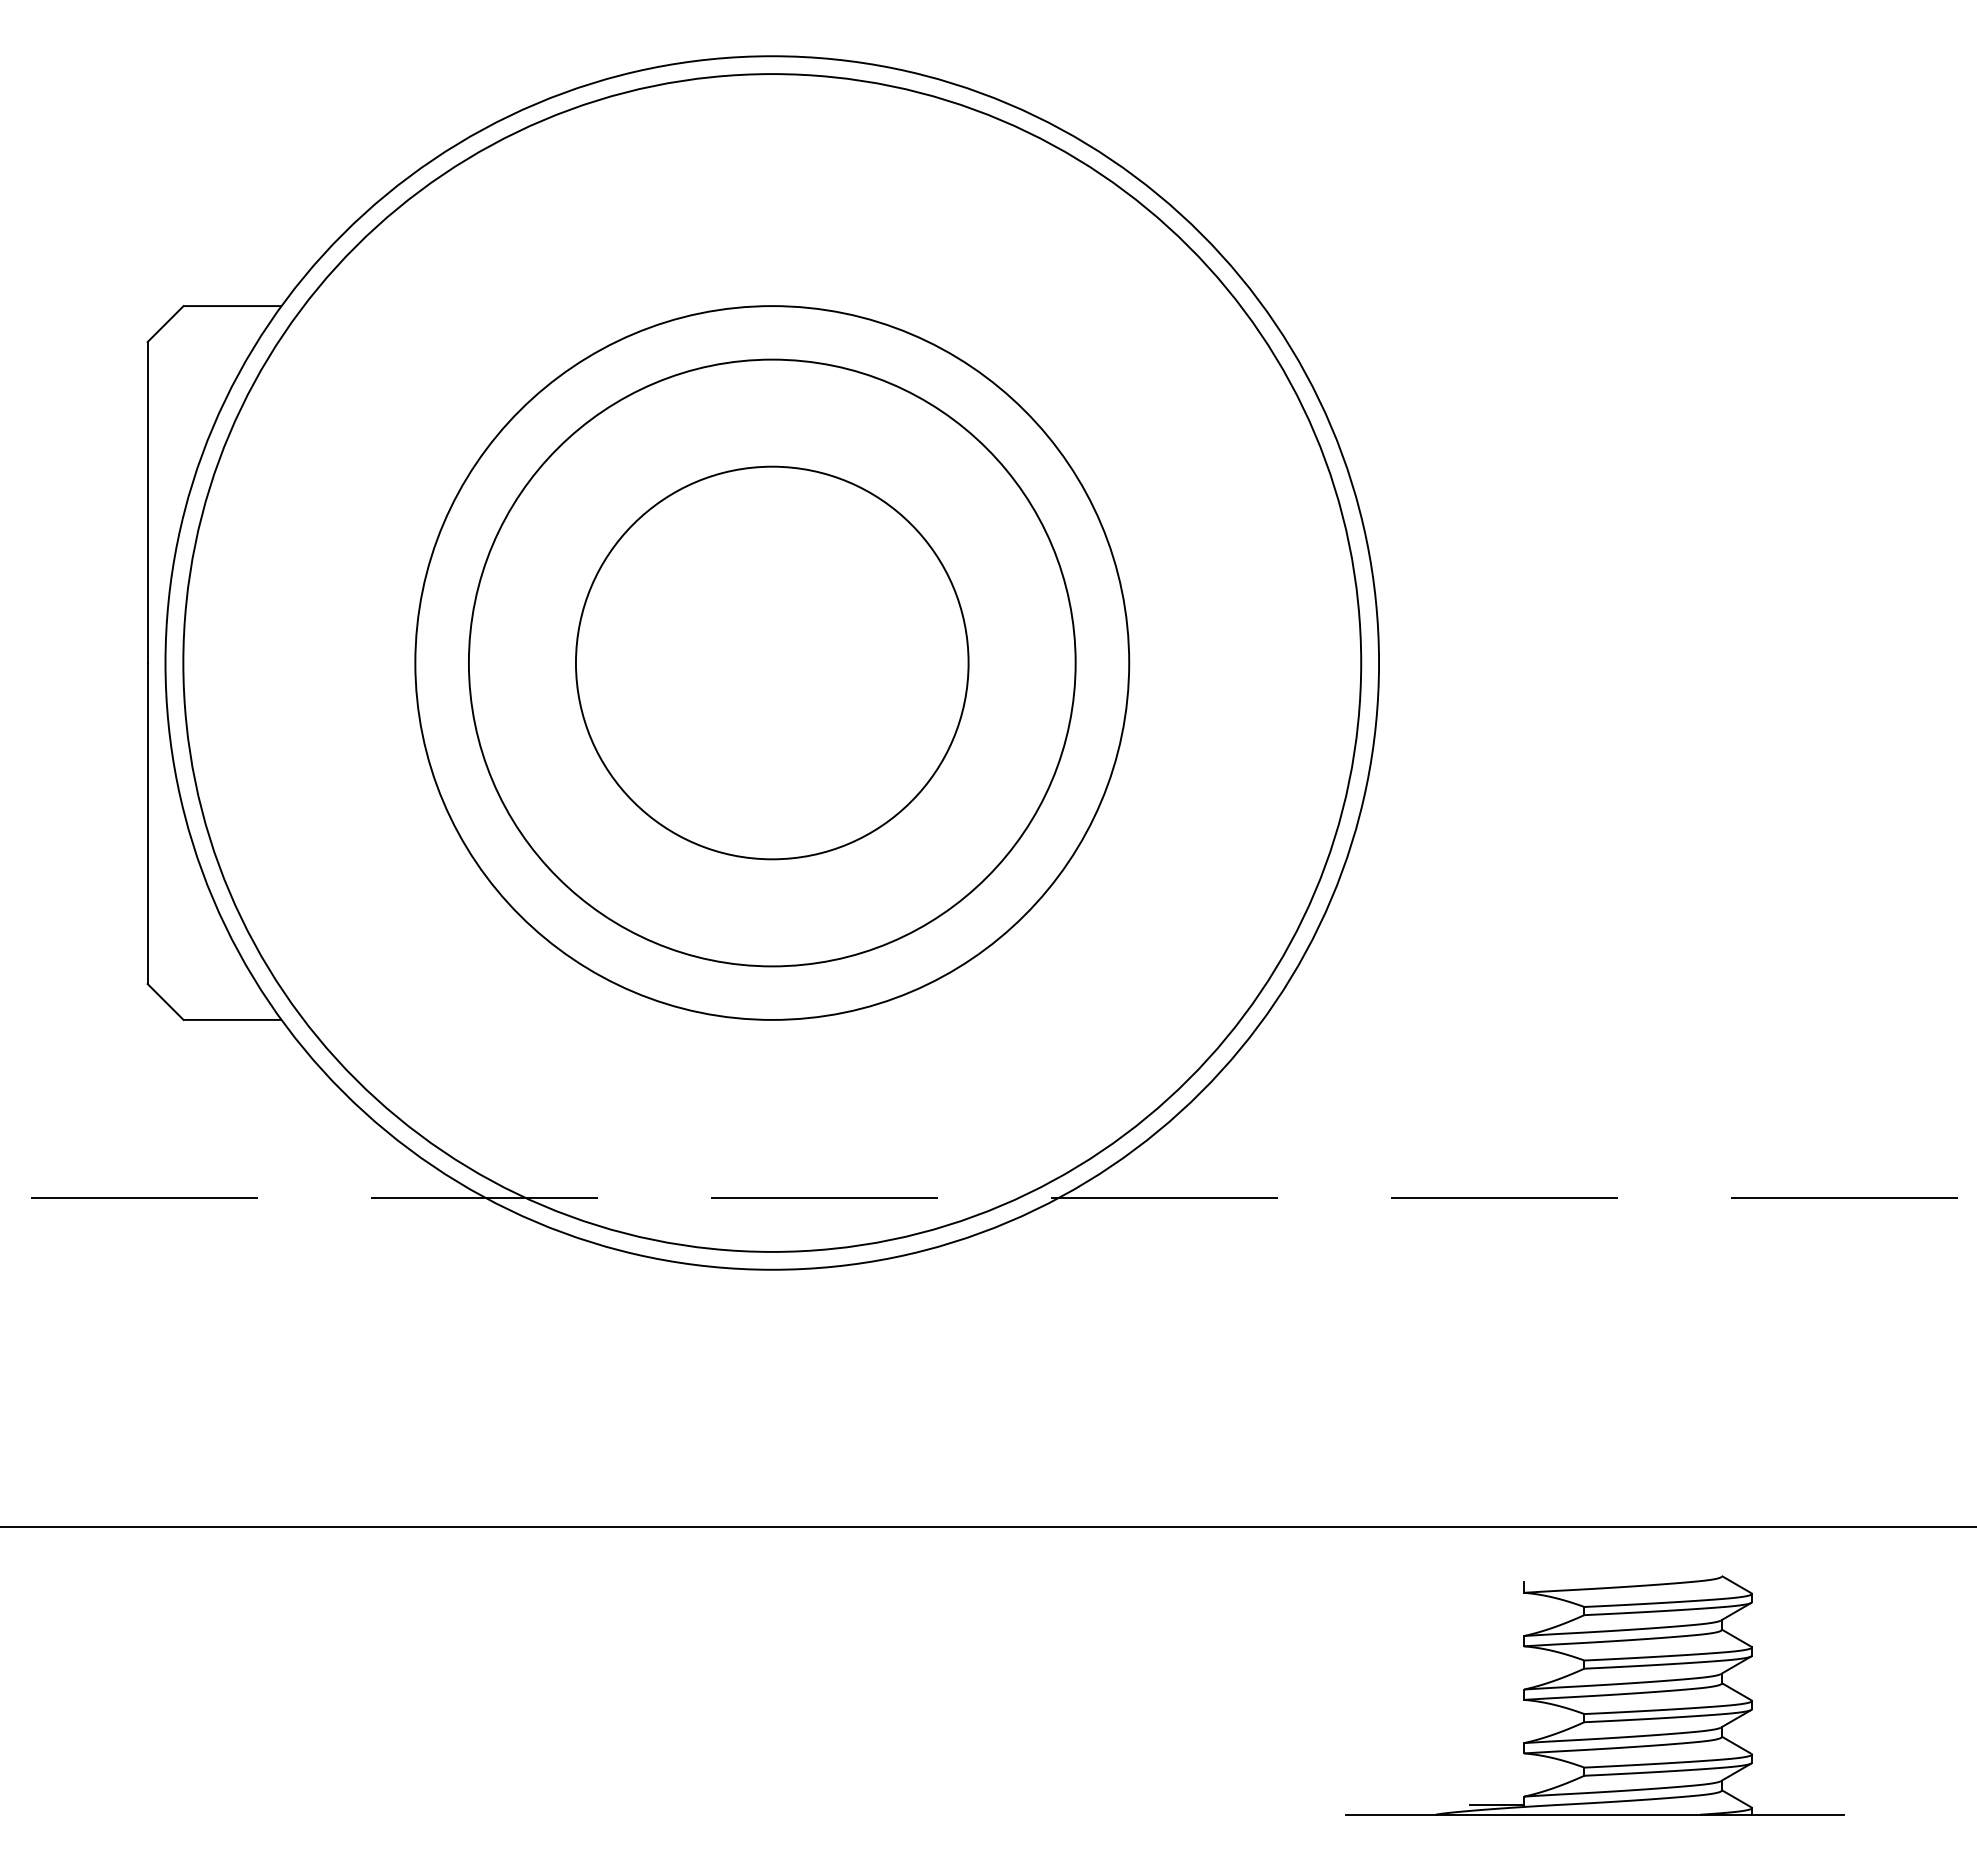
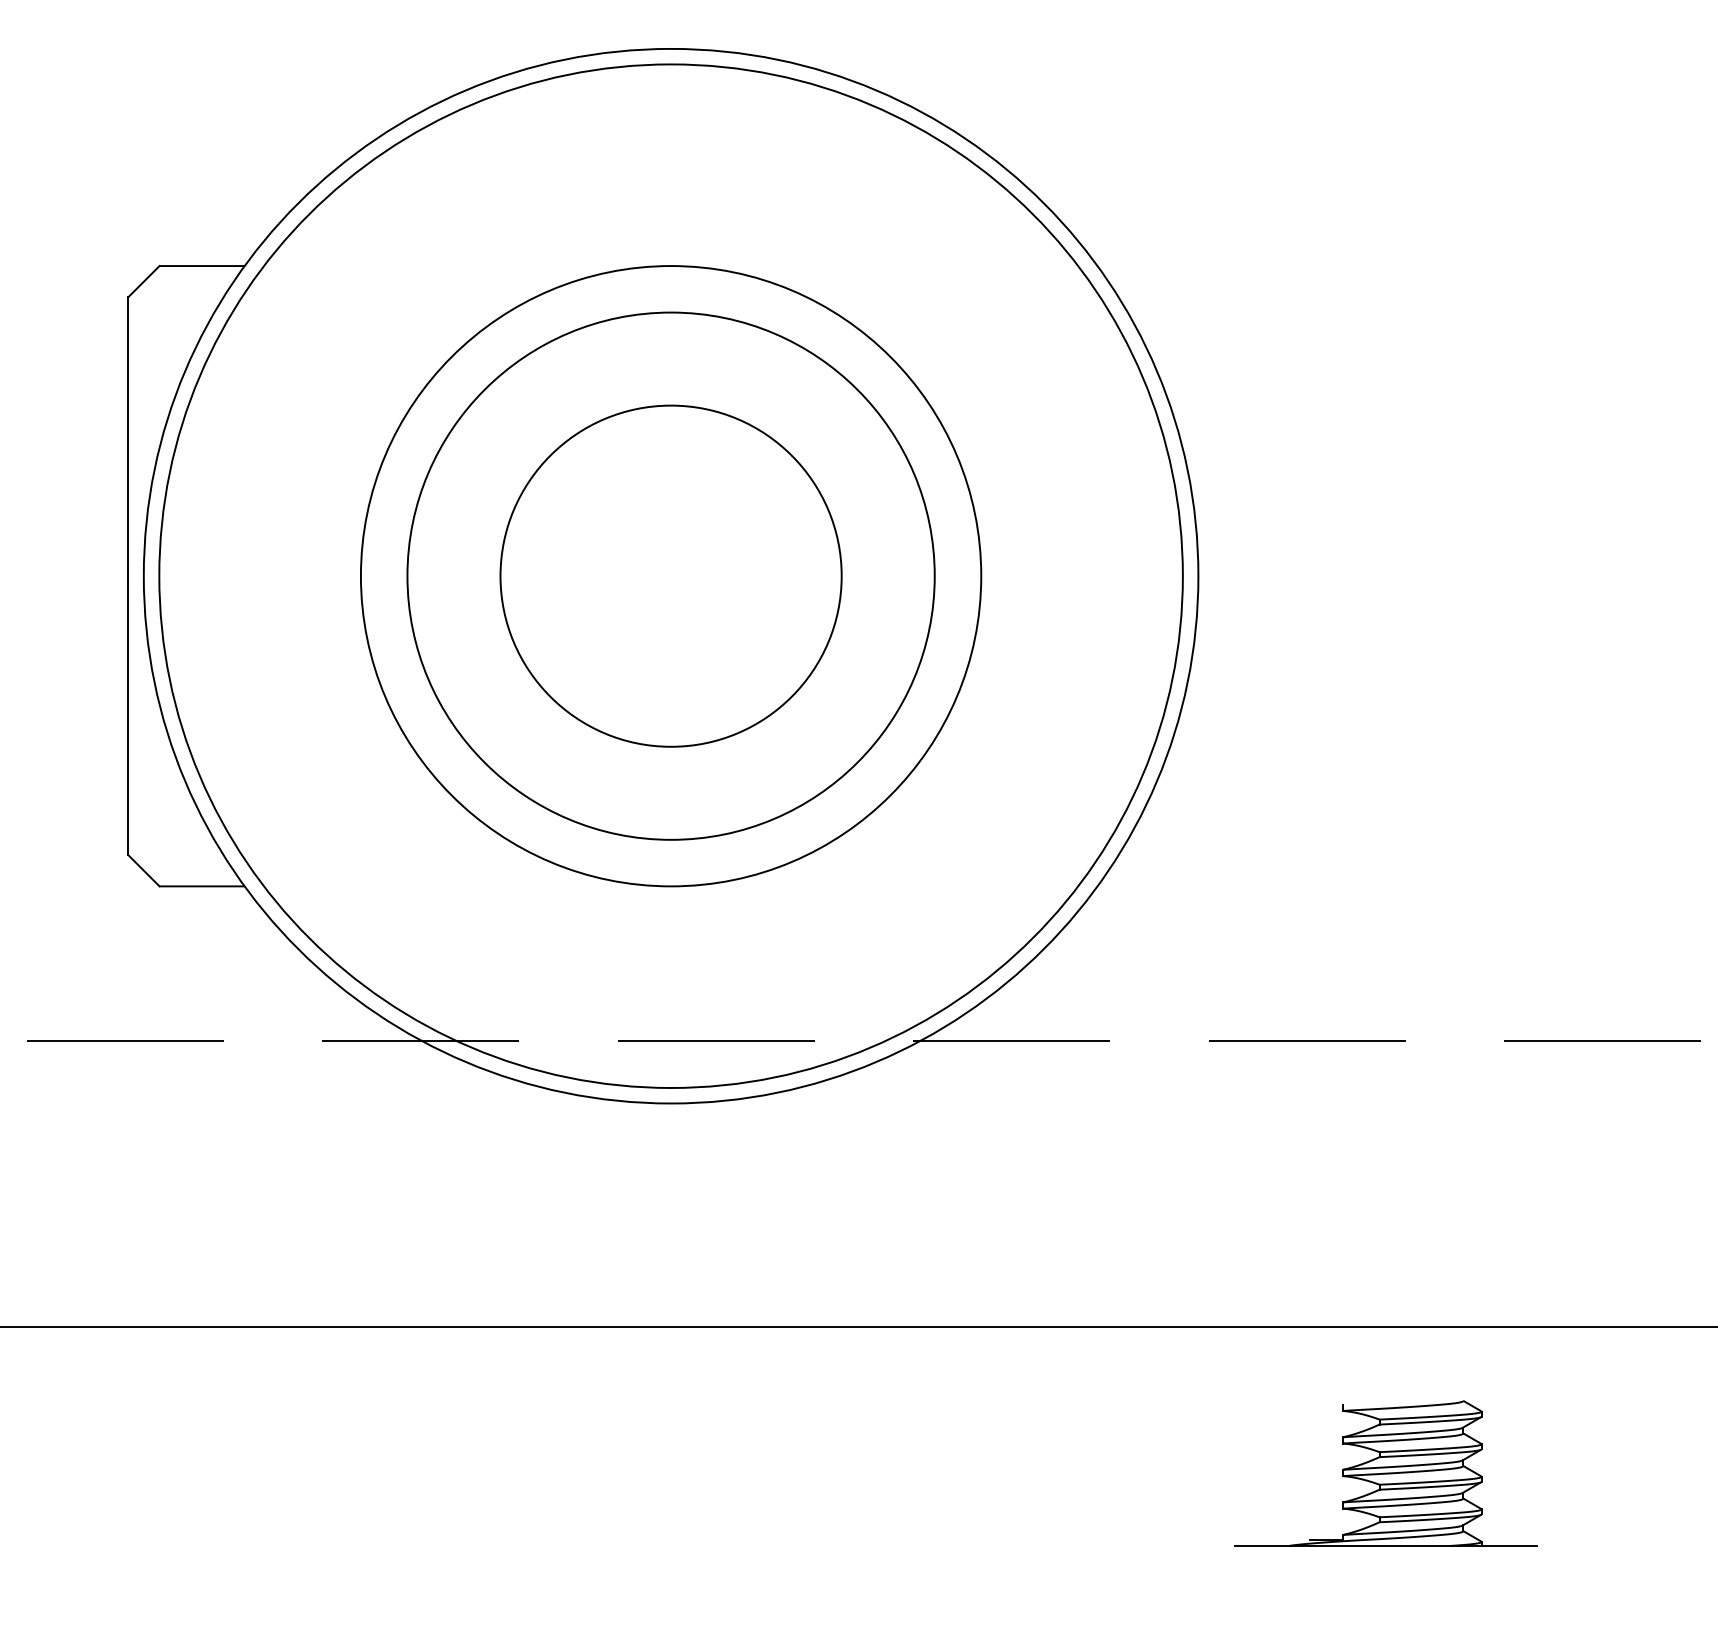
part: (1594, 1695) -> (1385, 1473), size x0.7

